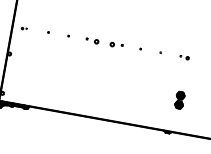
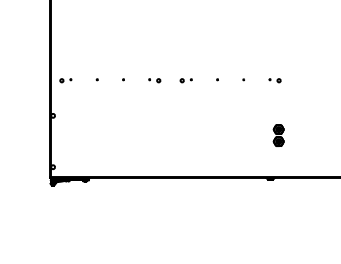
part: (24, 28) -> (65, 80), size x1.67
part: (92, 40) -> (154, 80), size x0.71
part: (116, 45) -> (185, 80), size x0.71

